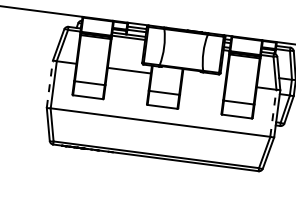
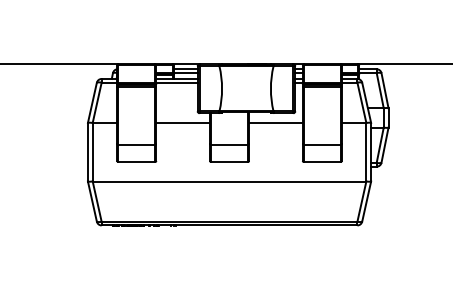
line: (203, 79) -> (275, 122), added
line: (49, 83) -> (87, 151), dashed -> solid
line: (273, 112) -> (366, 151), dashed -> solid

